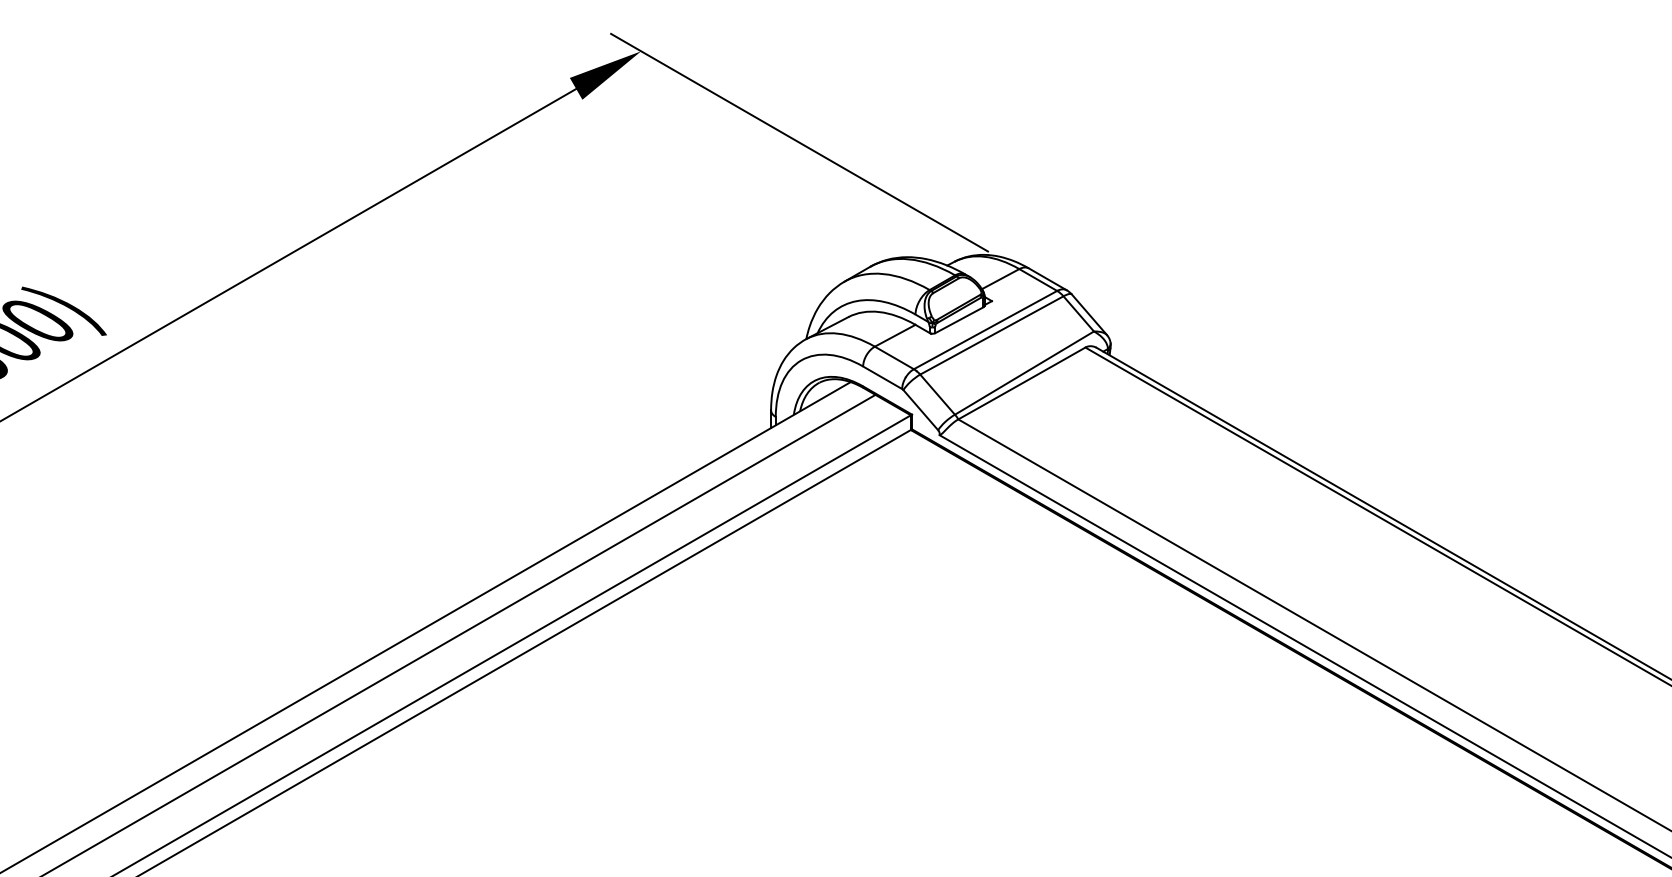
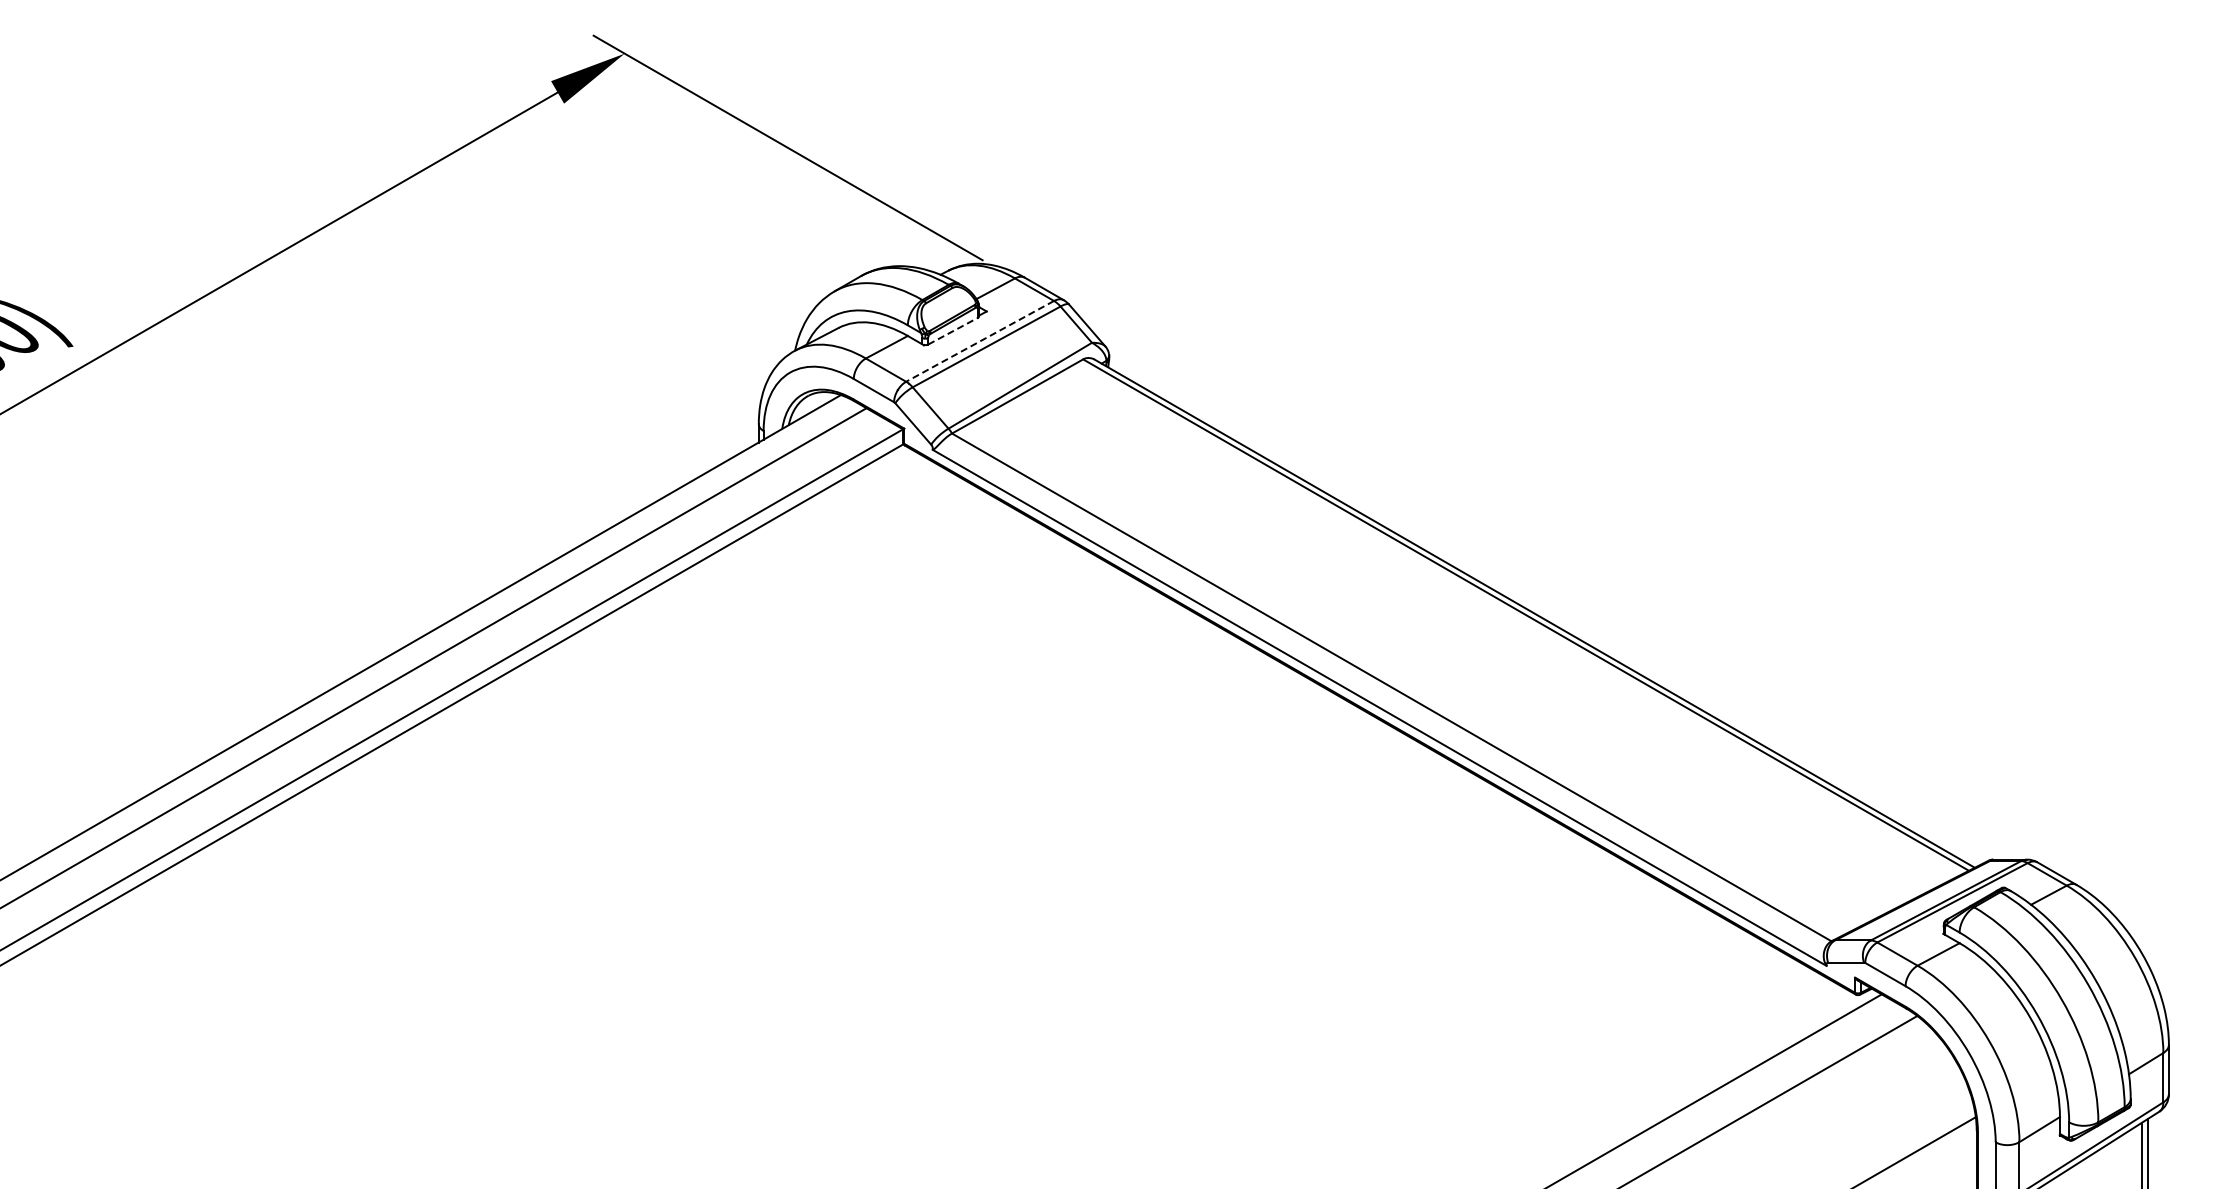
line: (959, 319) -> (953, 330), solid -> dashed
line: (984, 330) -> (979, 341), solid -> dashed

